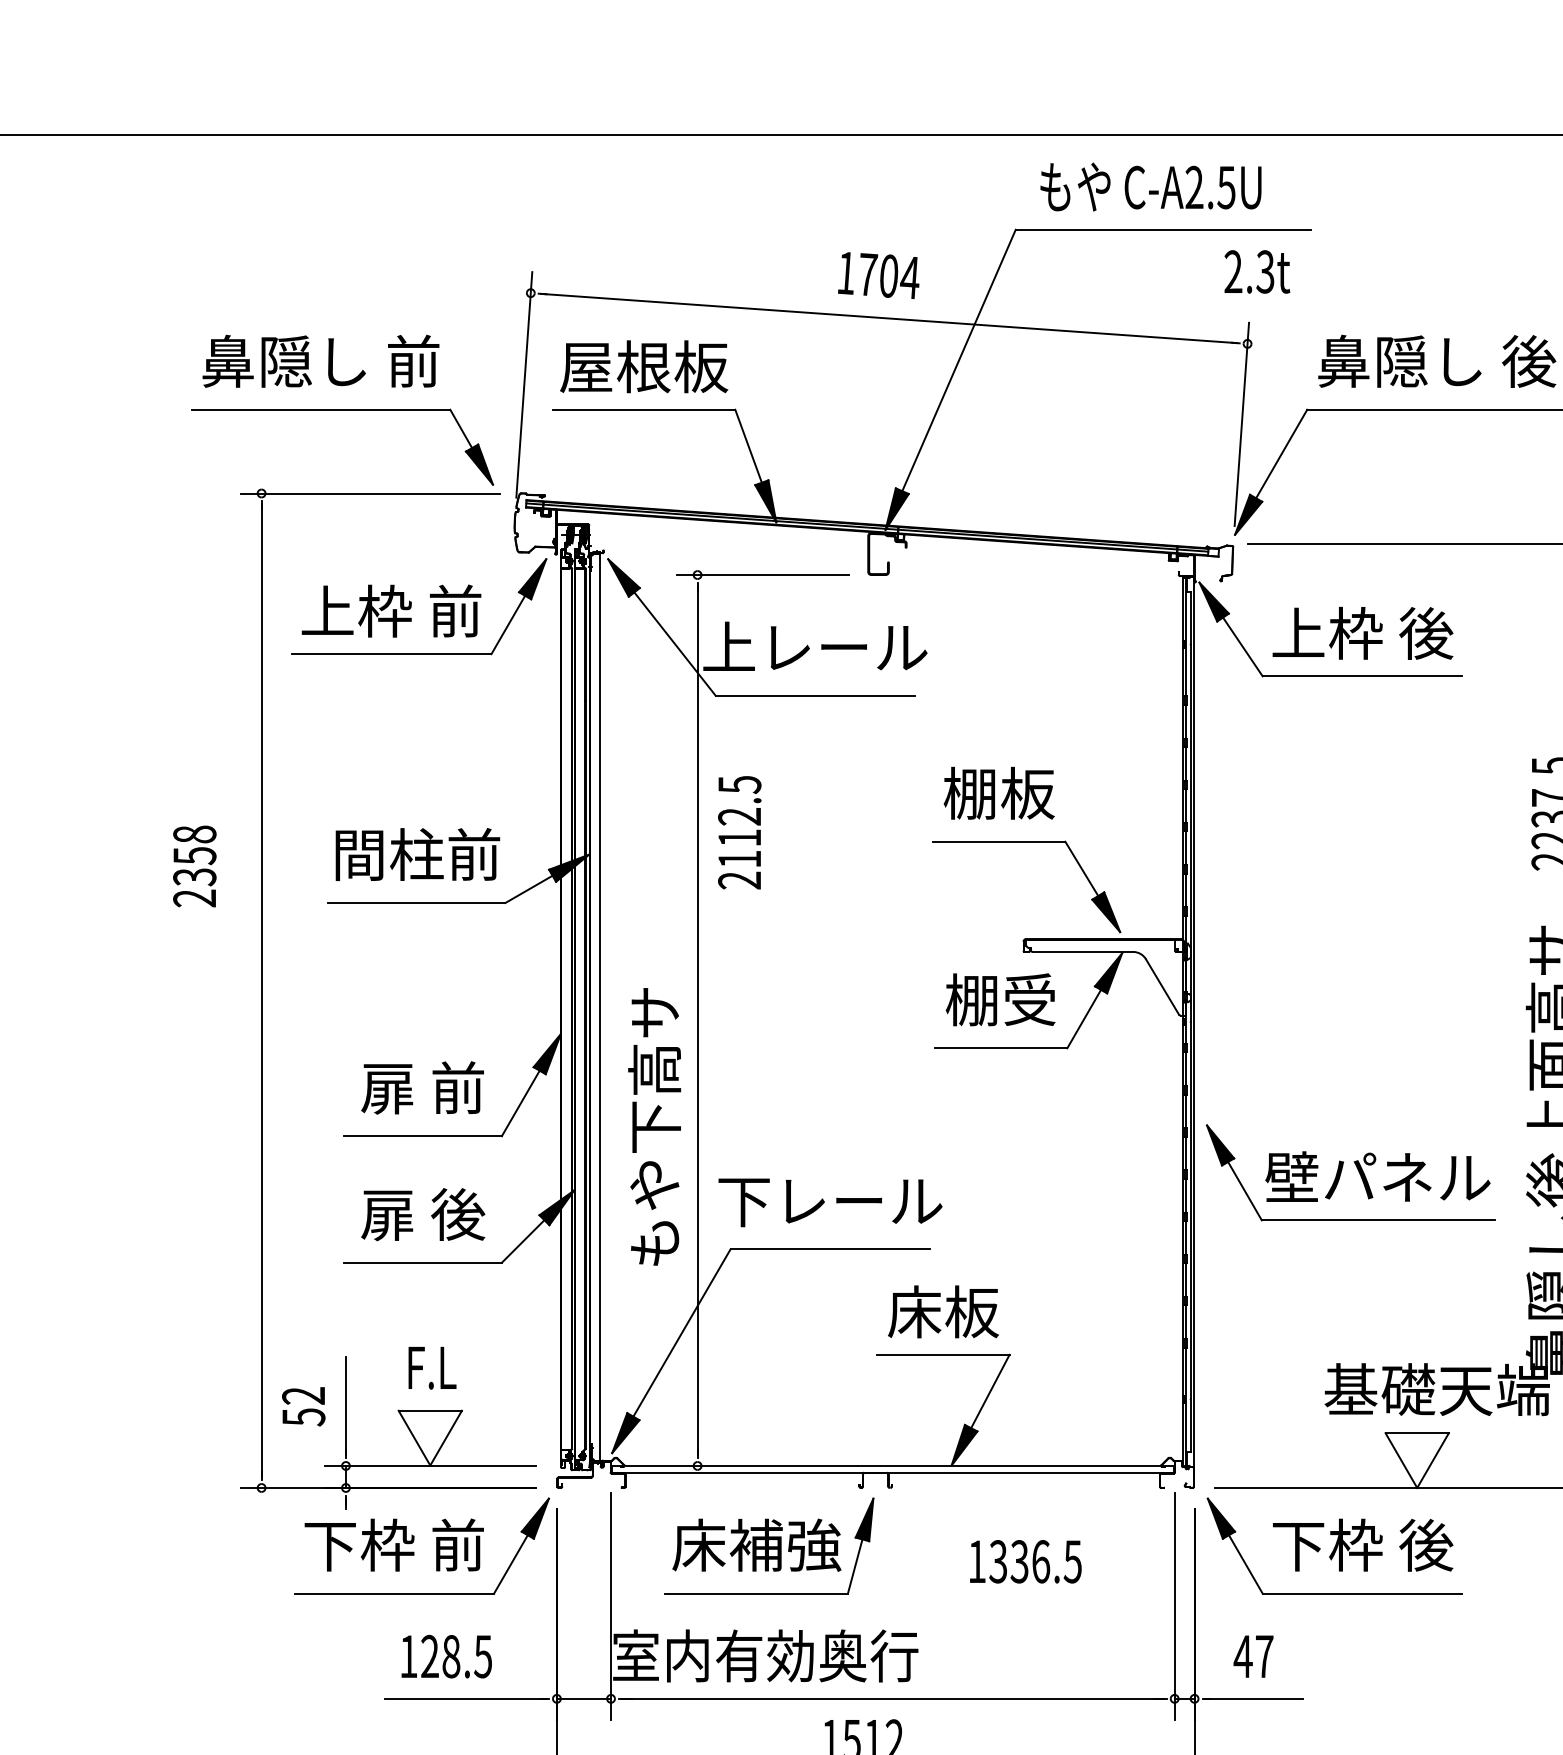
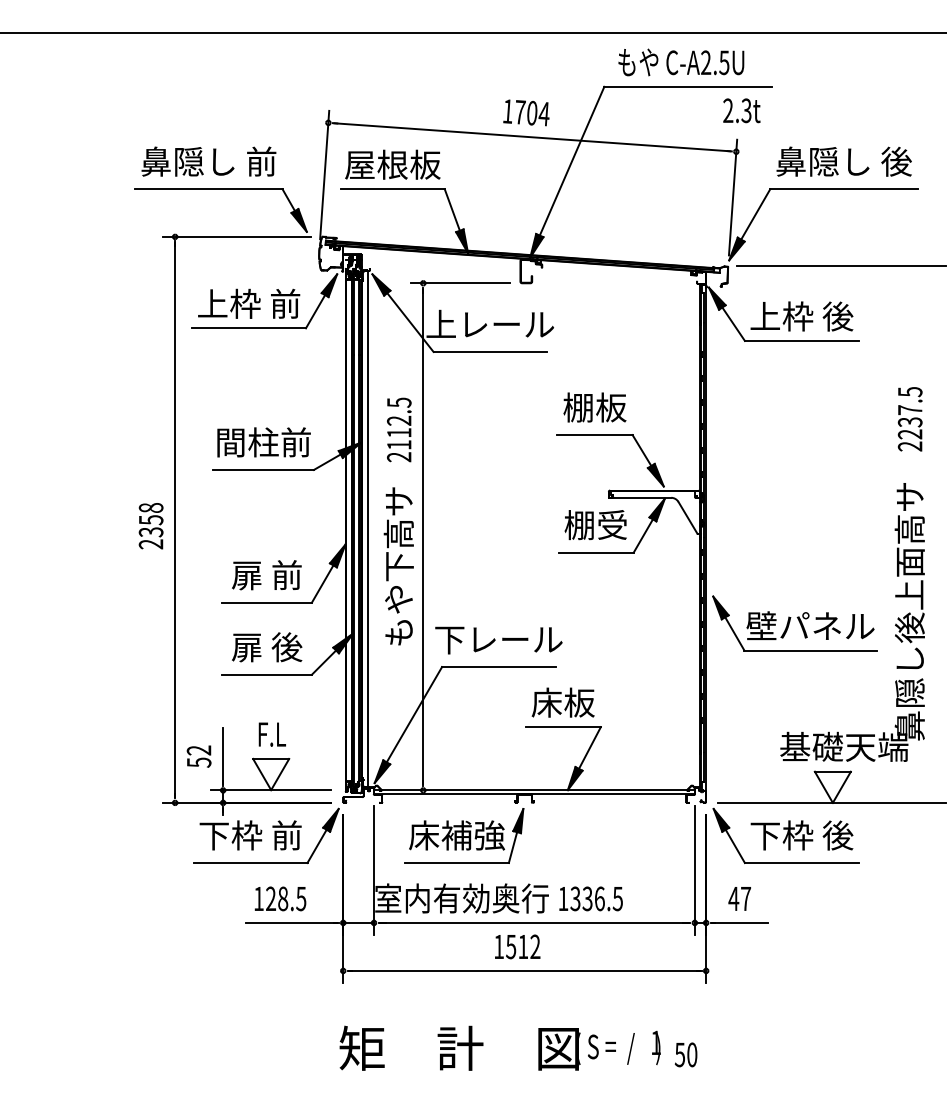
text: (740, 831) -> (399, 429), moved
text: (193, 867) -> (150, 526), moved
text: (654, 1127) -> (398, 566), moved
text: (1024, 1561) -> (590, 898), moved

